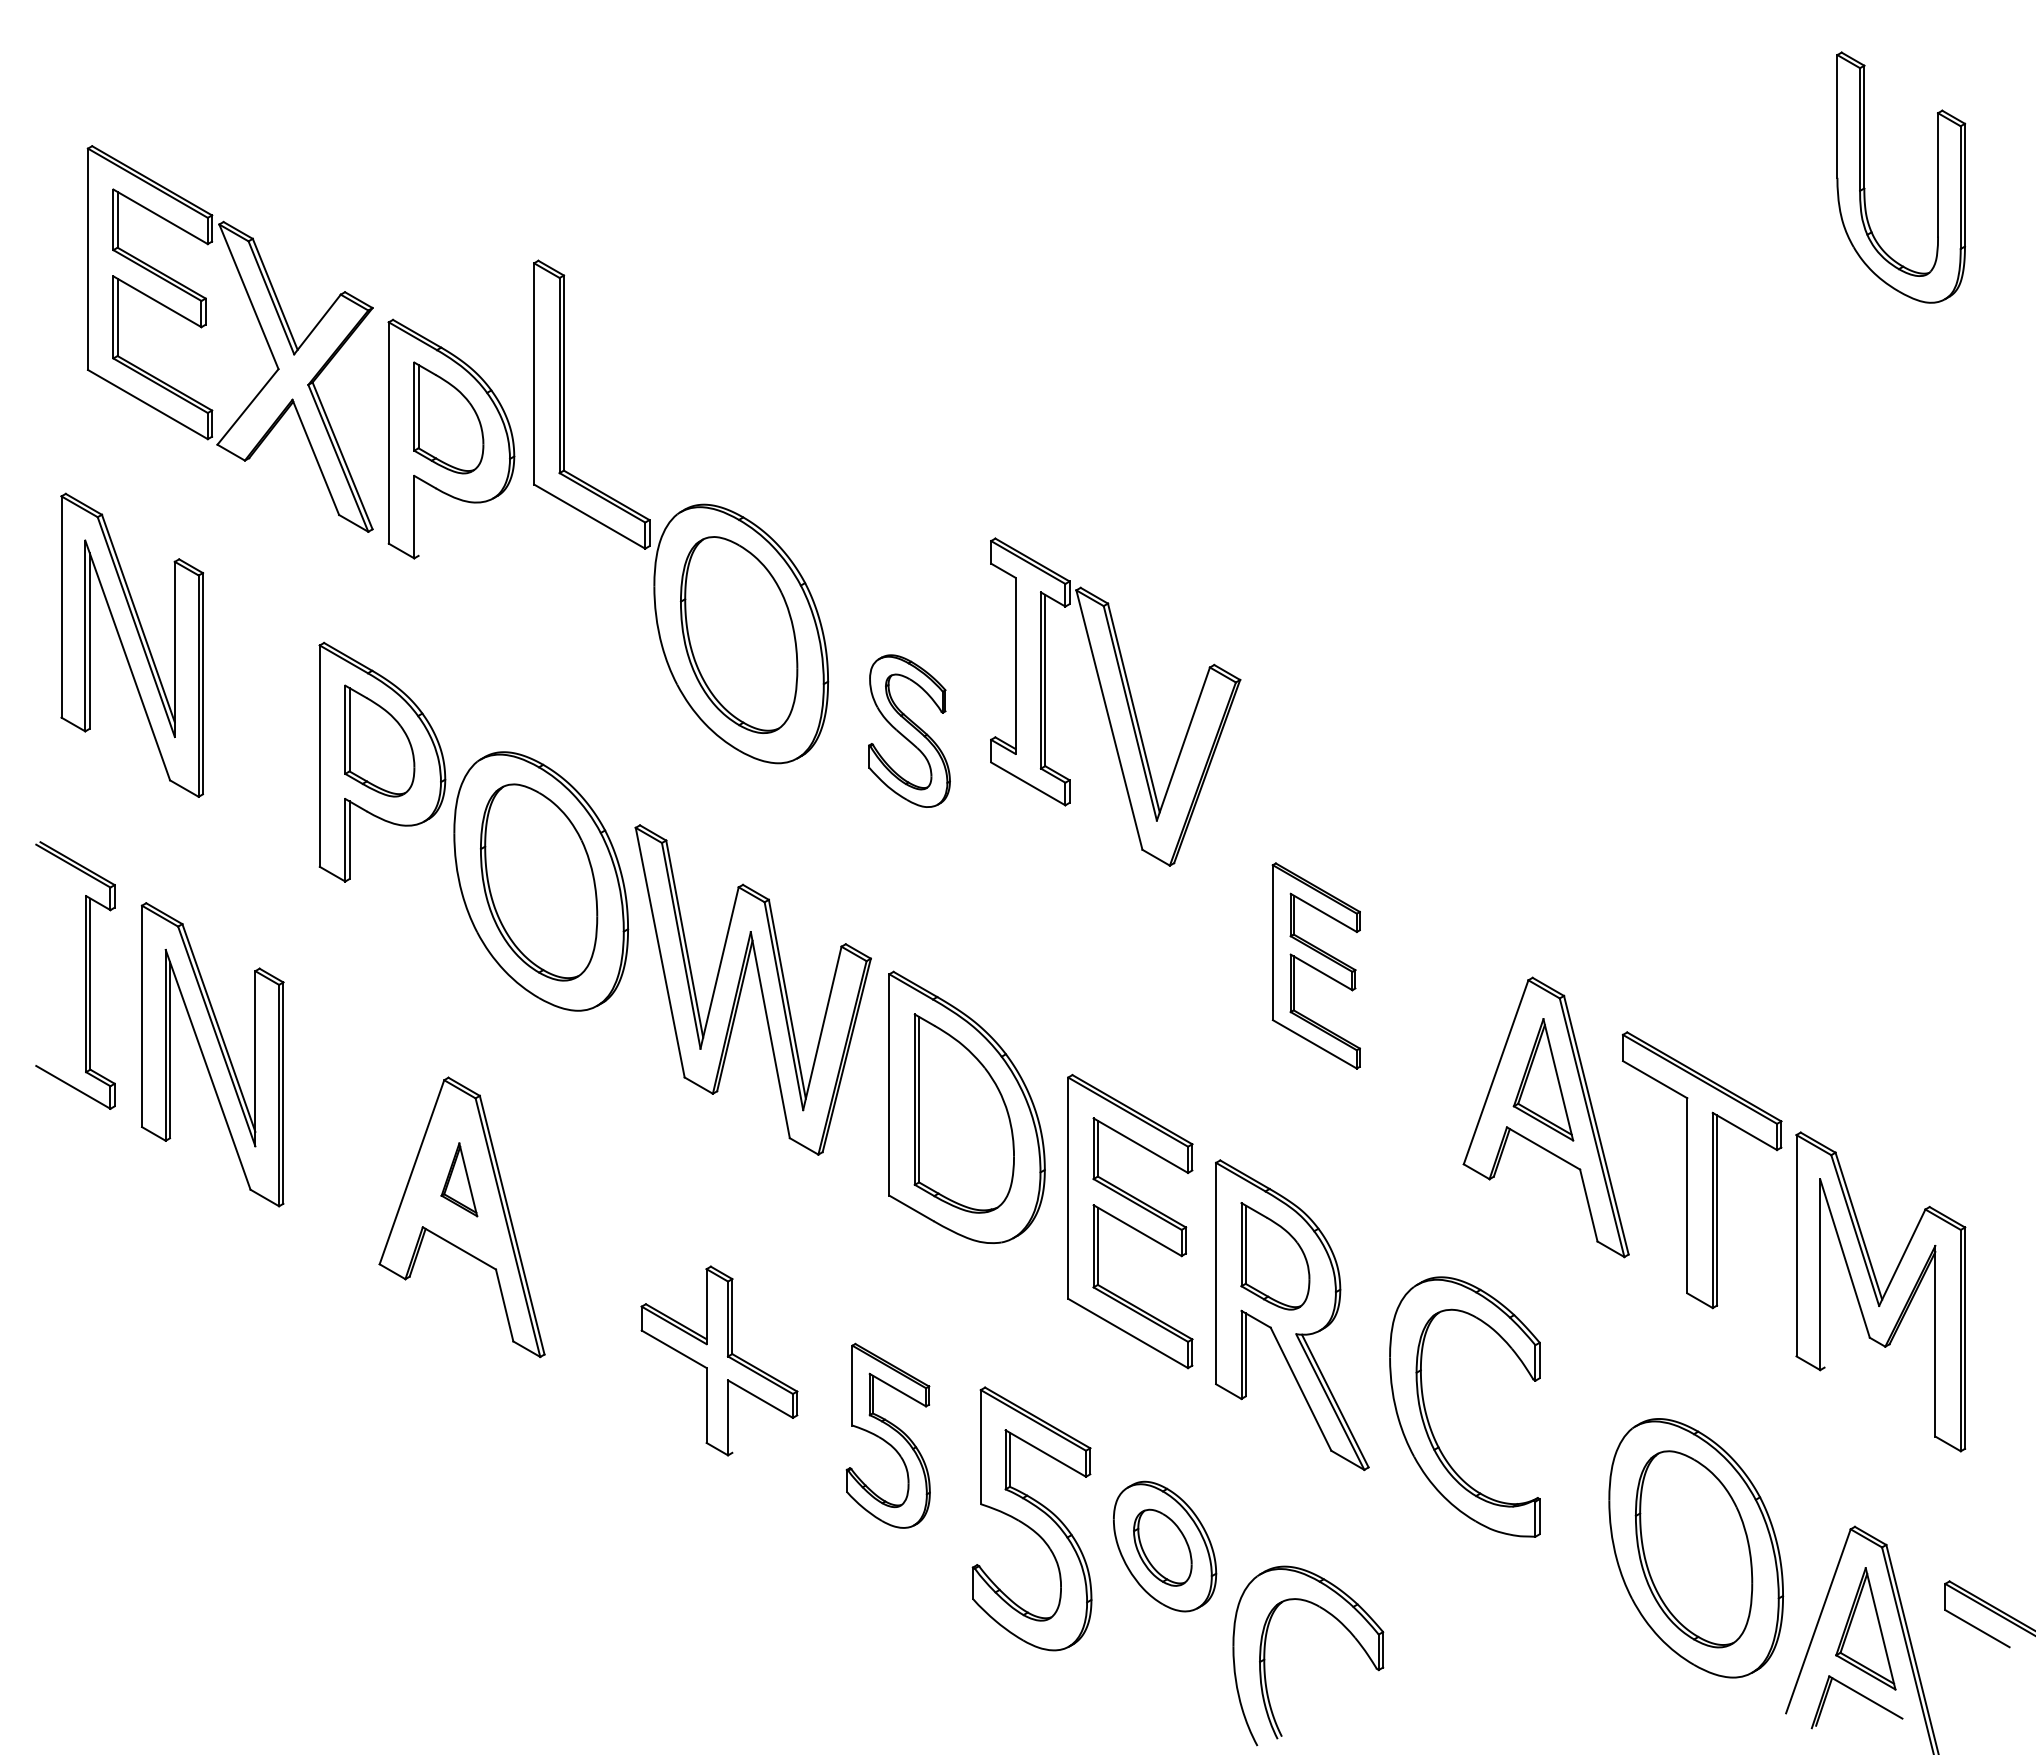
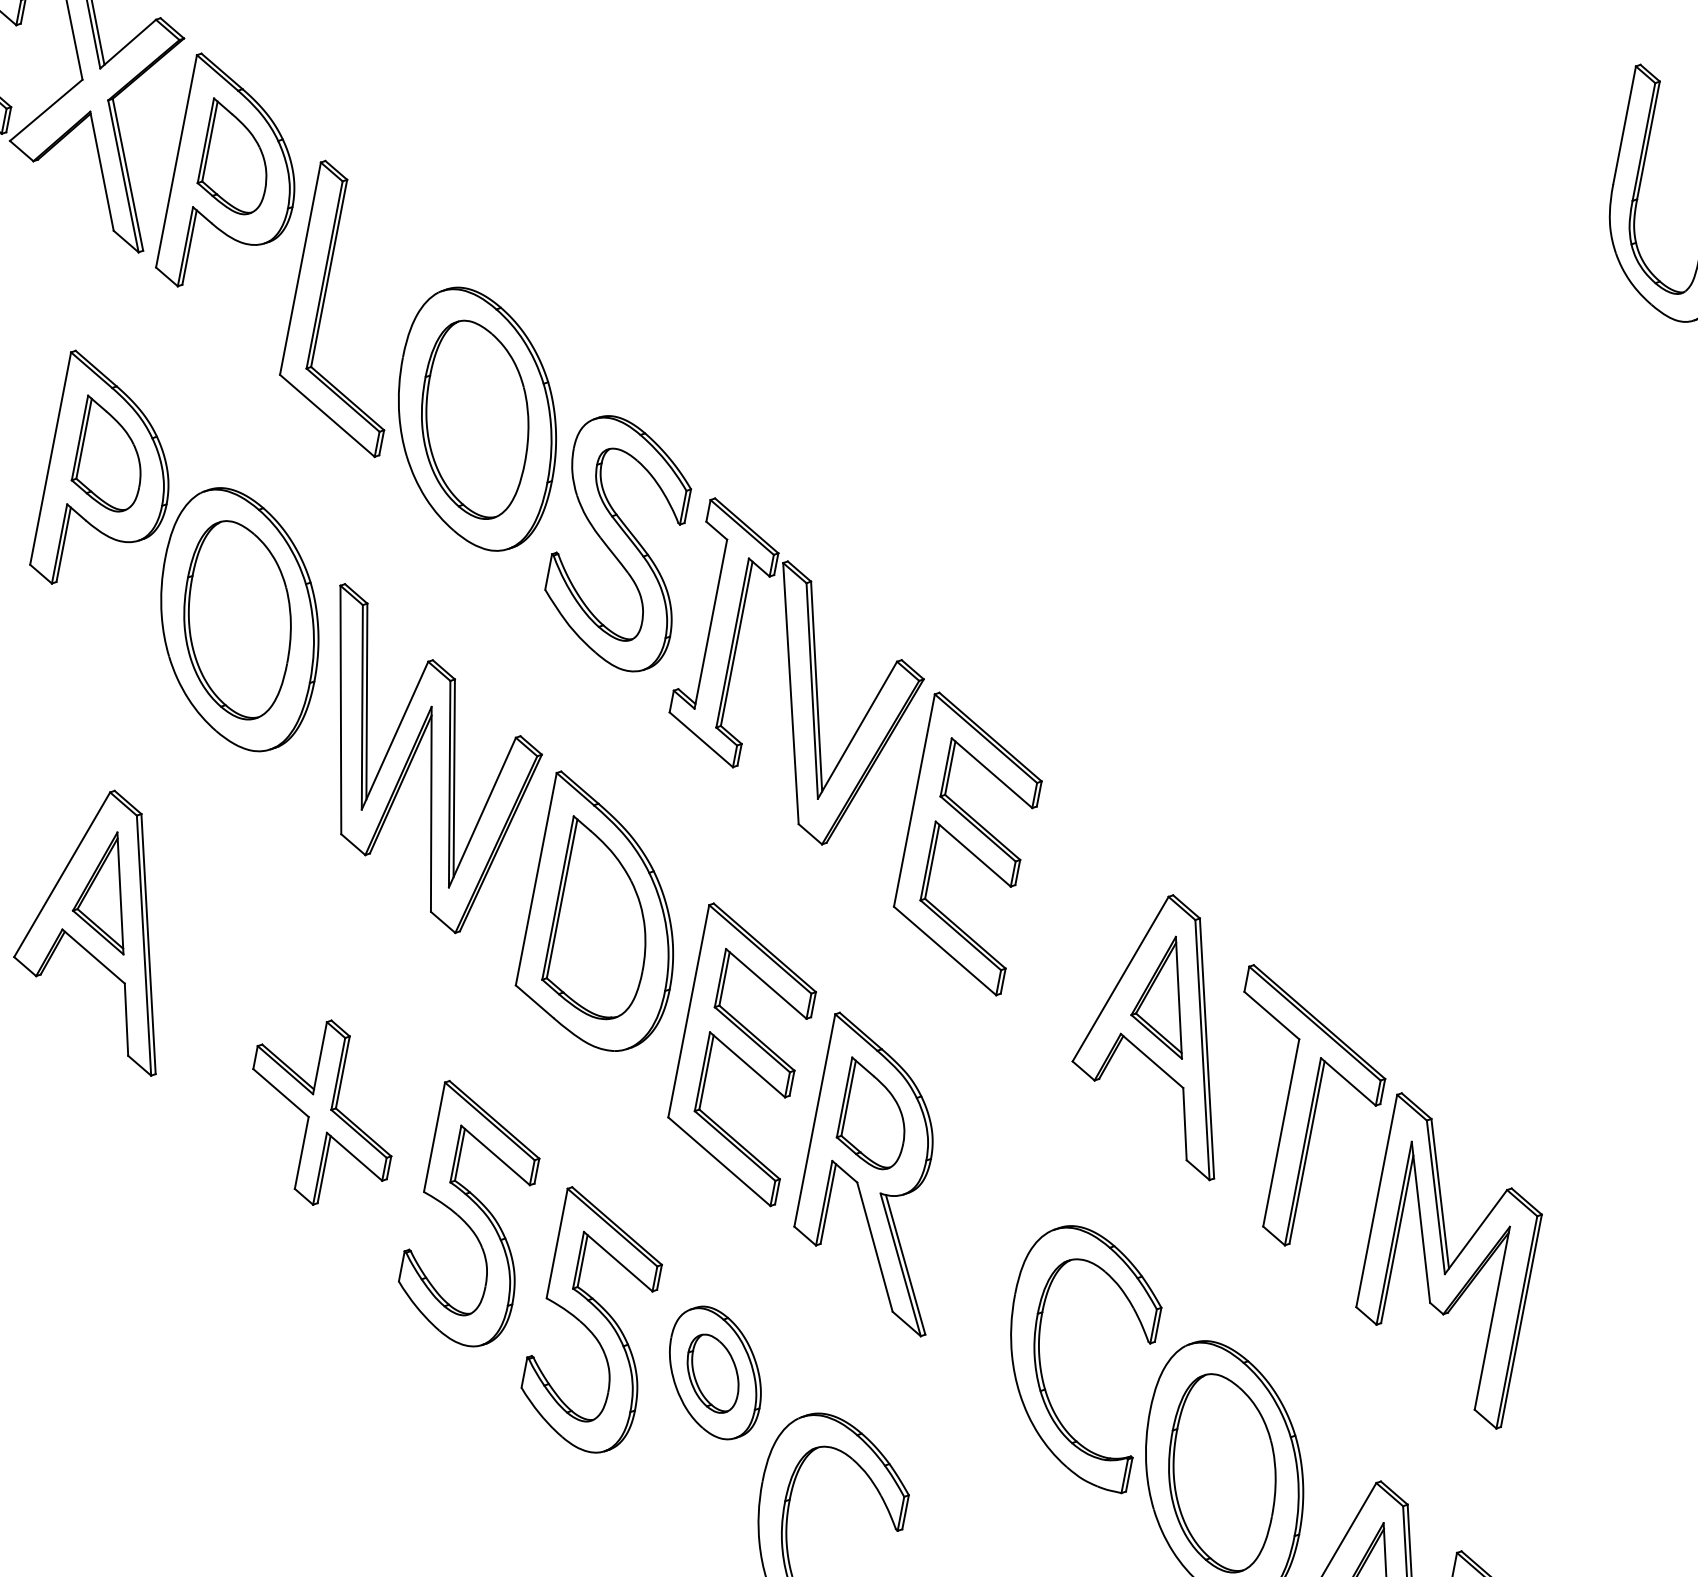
part: (564, 404) -> (323, 303), moved
line: (418, 516) -> (189, 246), added
part: (1115, 701) -> (800, 676), moved
part: (909, 730) -> (621, 542), size x1.67
part: (1316, 965) -> (968, 843), size x1.43
part: (459, 1179) -> (106, 890), size x1.67
line: (1824, 1280) -> (1397, 1239), added
part: (1427, 1414) -> (1040, 1355), moved
line: (732, 1417) -> (324, 1169), added
part: (888, 1435) -> (470, 1215), size x1.43

